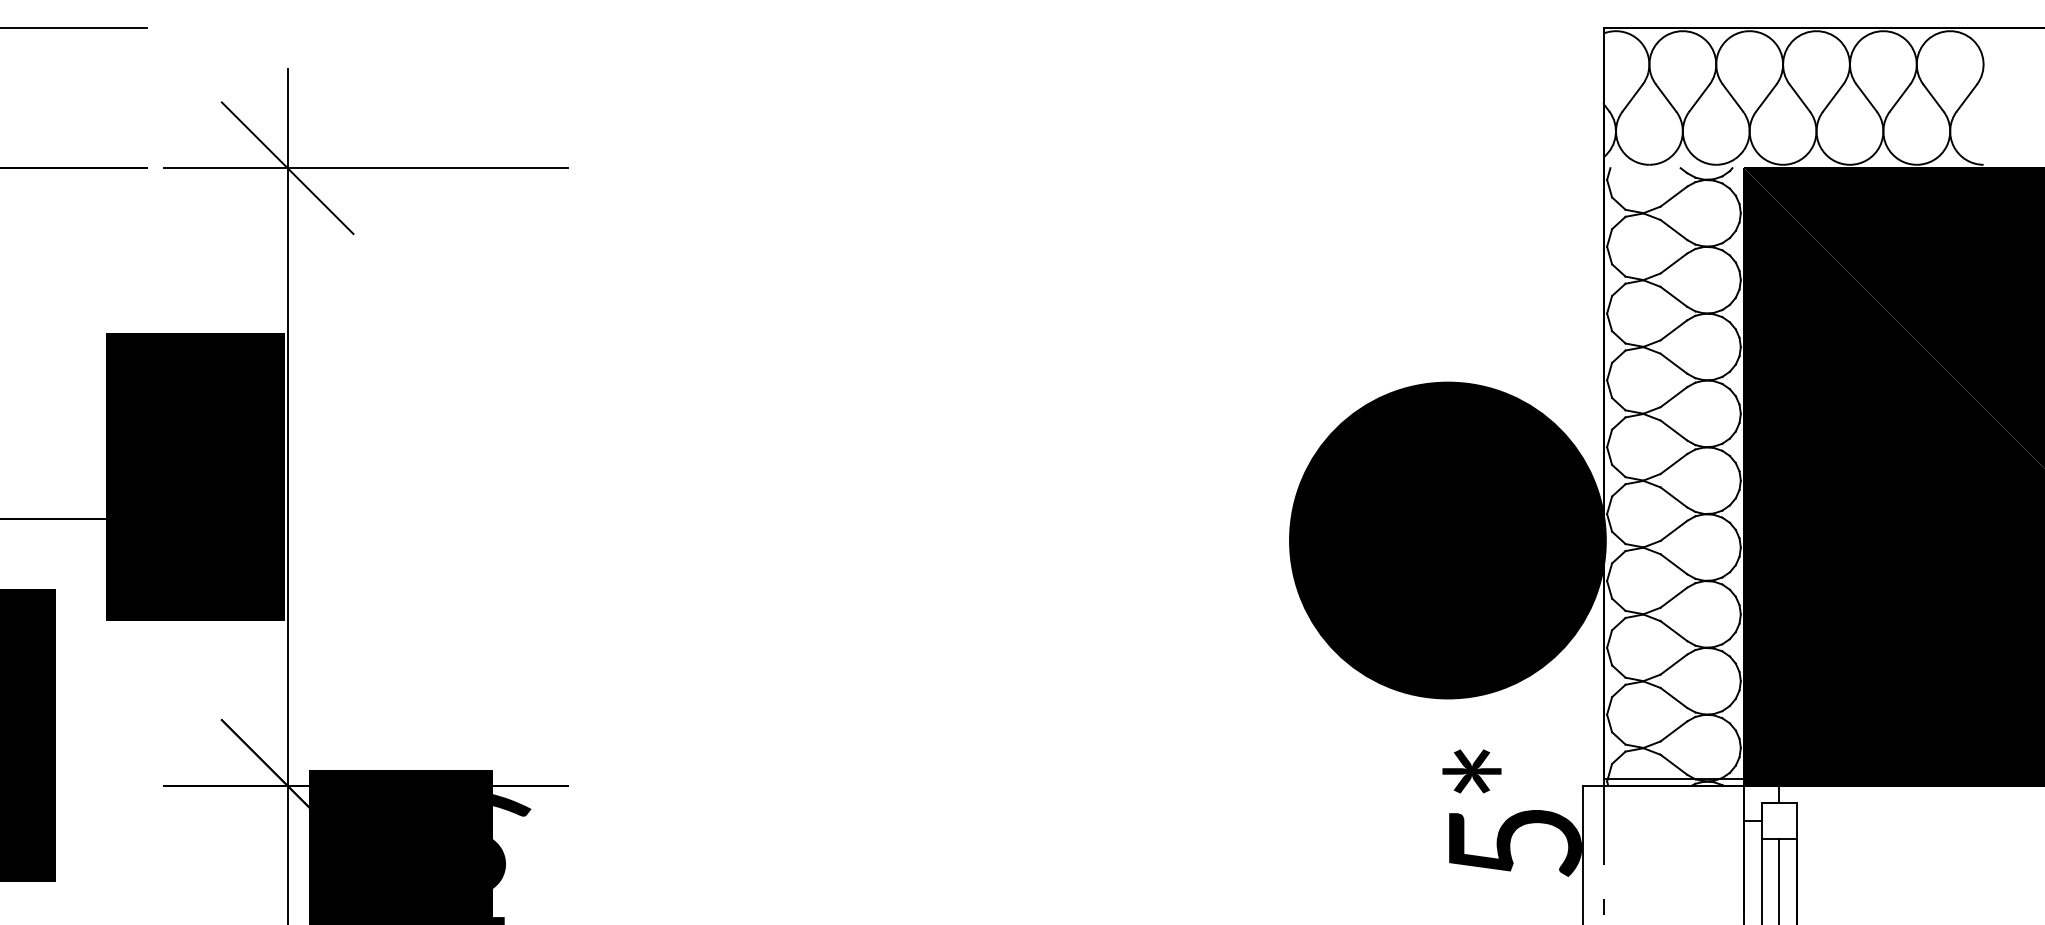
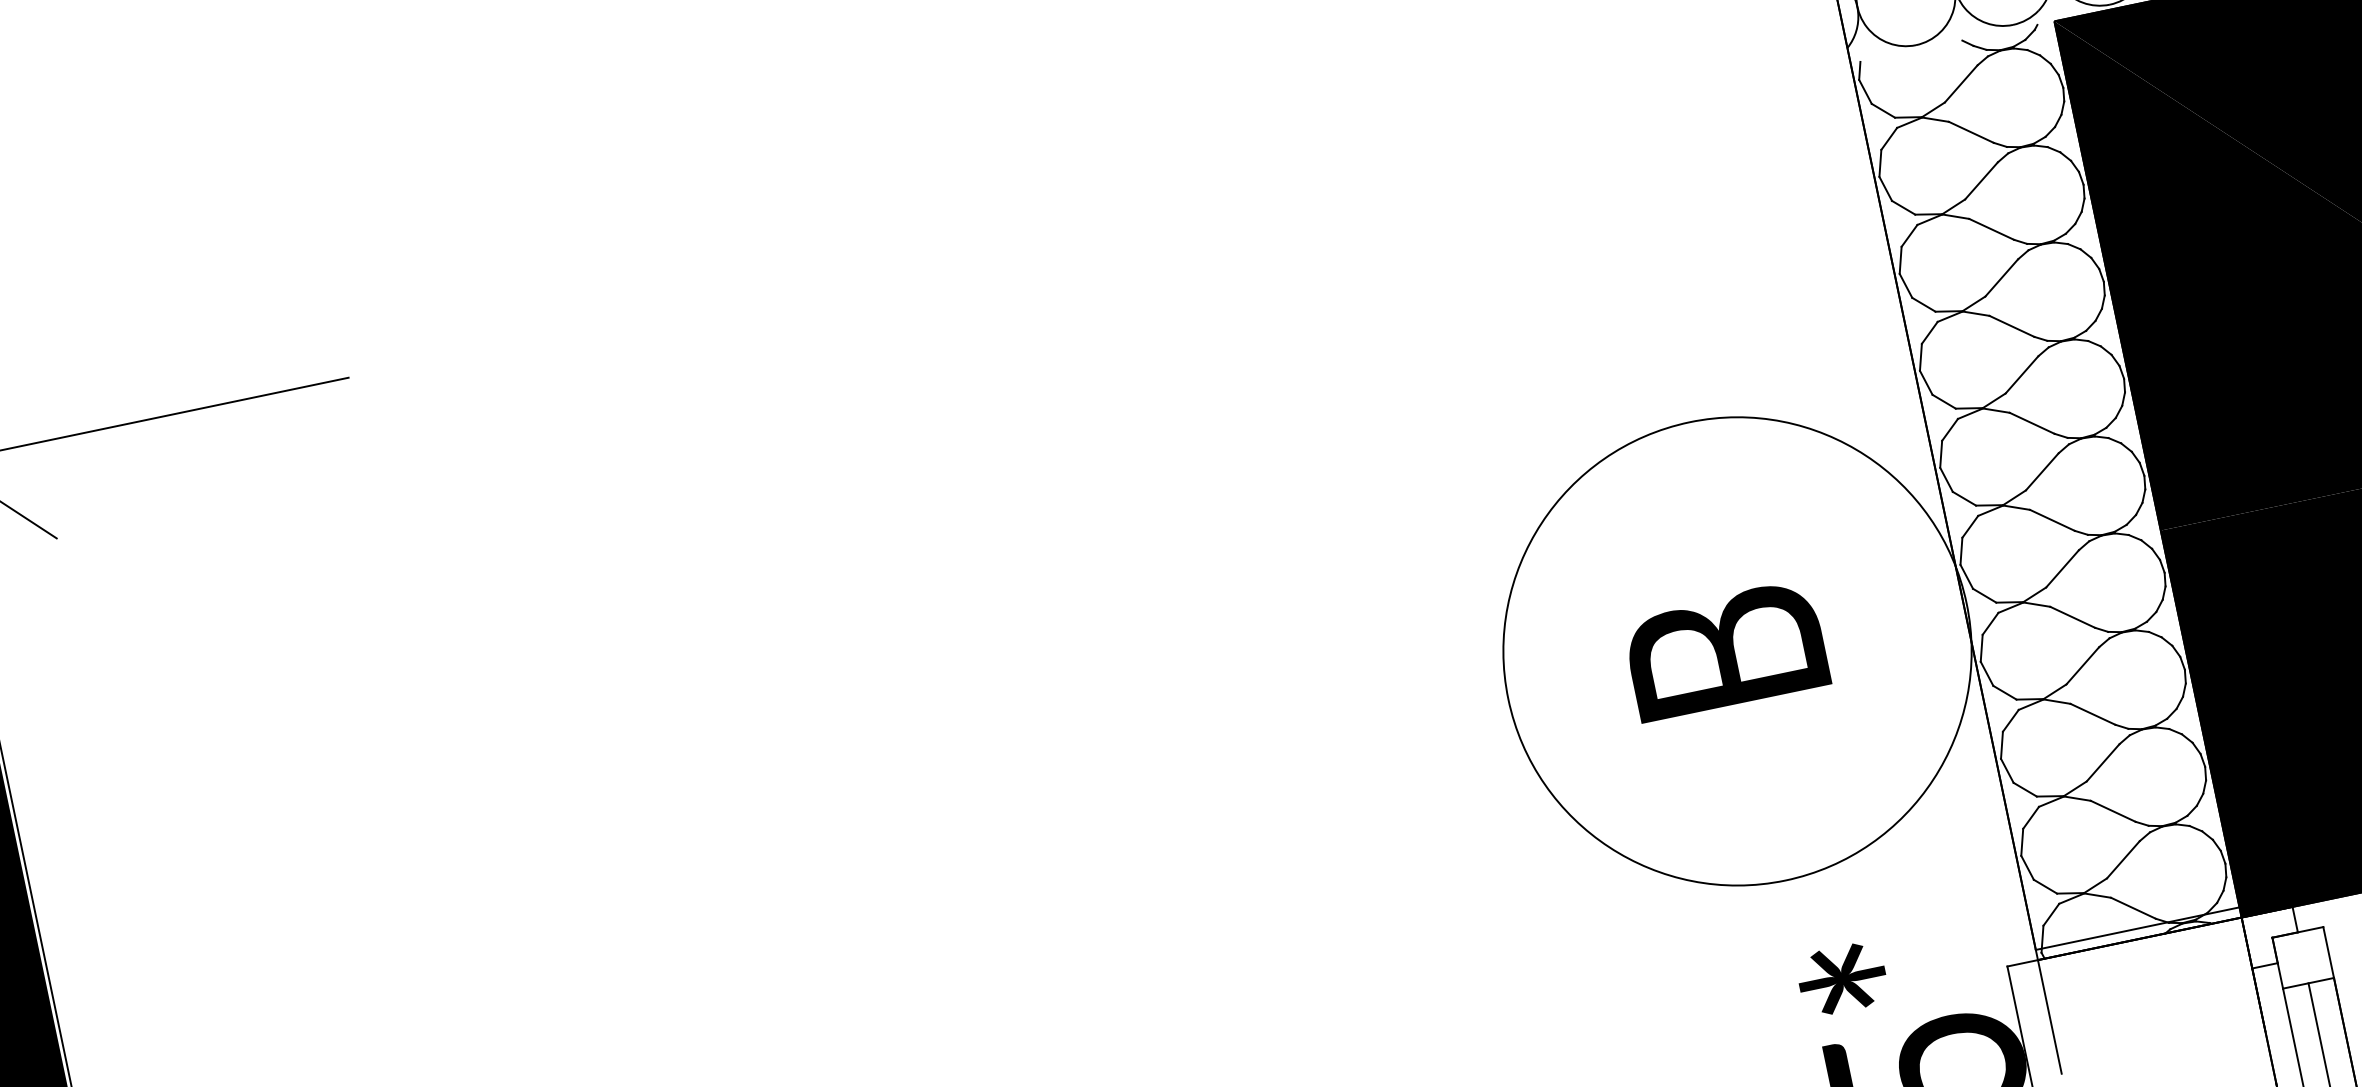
fill: (1447, 540) -> (1736, 651), removed

